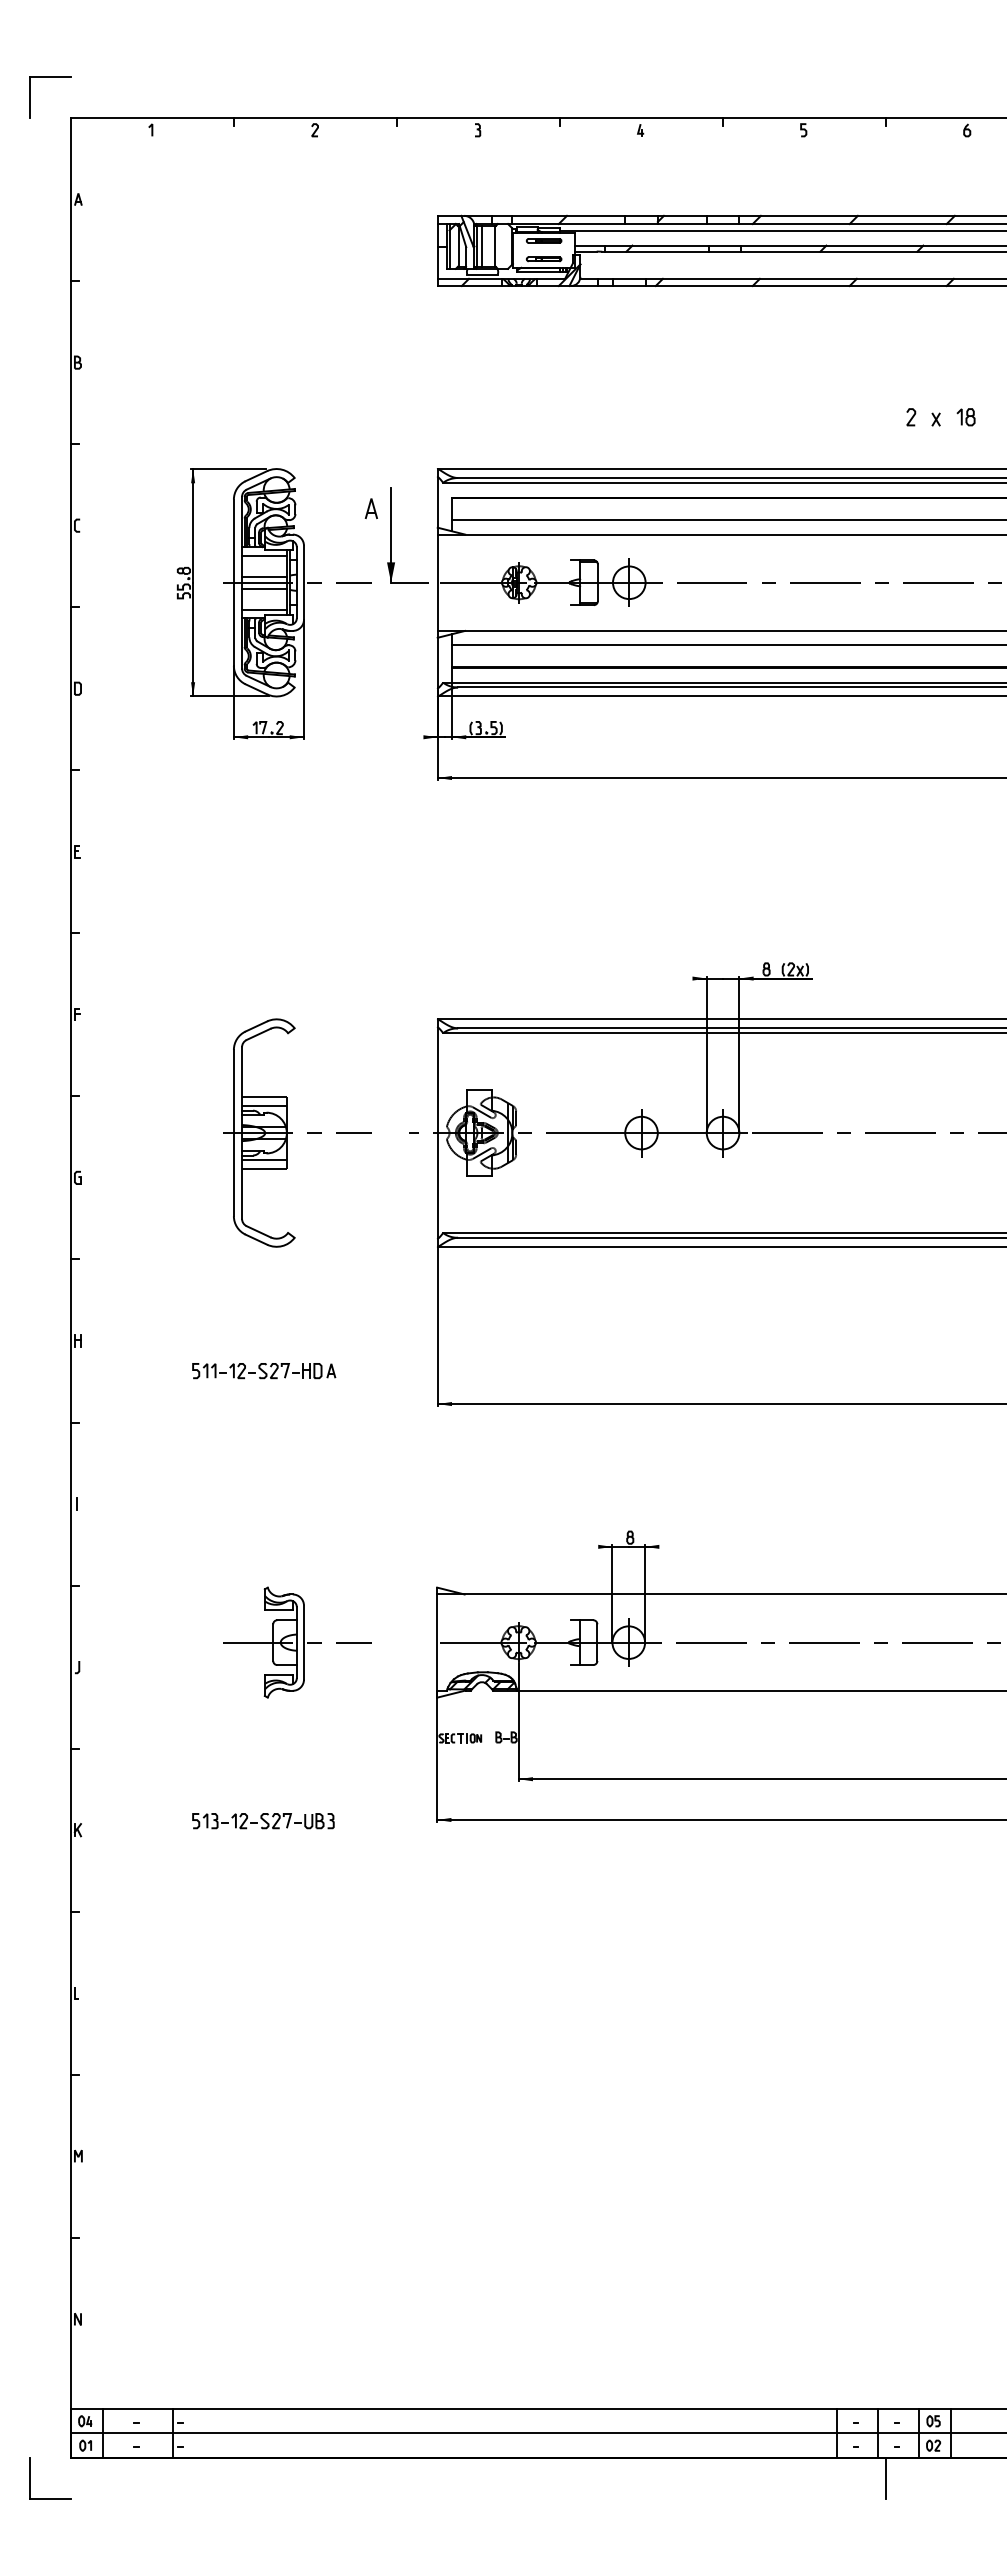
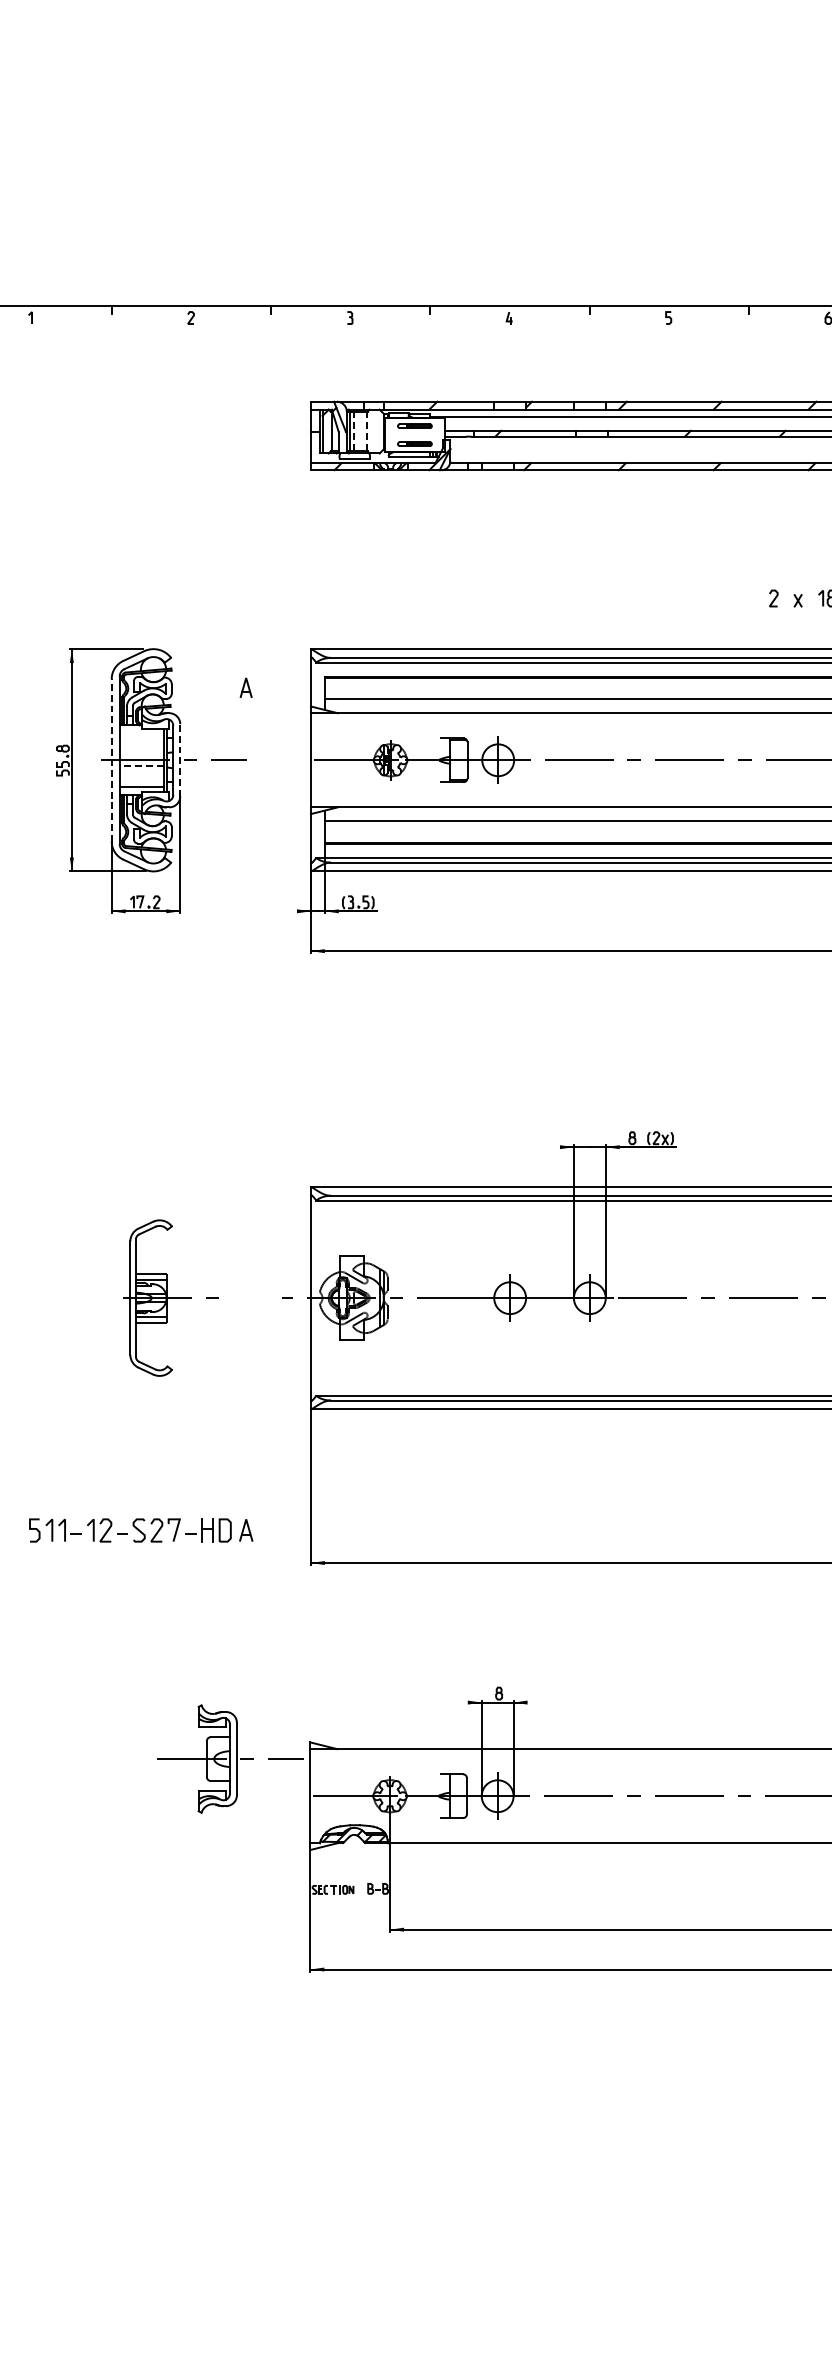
line: (481, 246) -> (353, 431), solid -> dashed
line: (494, 246) -> (366, 431), solid -> dashed
part: (391, 535) -> (265, 714), removed
line: (264, 555) -> (141, 733), removed
line: (264, 576) -> (141, 754), removed
line: (233, 582) -> (111, 760), solid -> dashed
line: (304, 582) -> (180, 760), solid -> dashed
line: (263, 588) -> (140, 765), solid -> dashed
part: (297, 1132) -> (173, 1297), size x0.7
part: (264, 1371) -> (141, 1531), size x1.6
part: (297, 1642) -> (230, 1758), moved
part: (263, 1821) -> (140, 1971), removed

